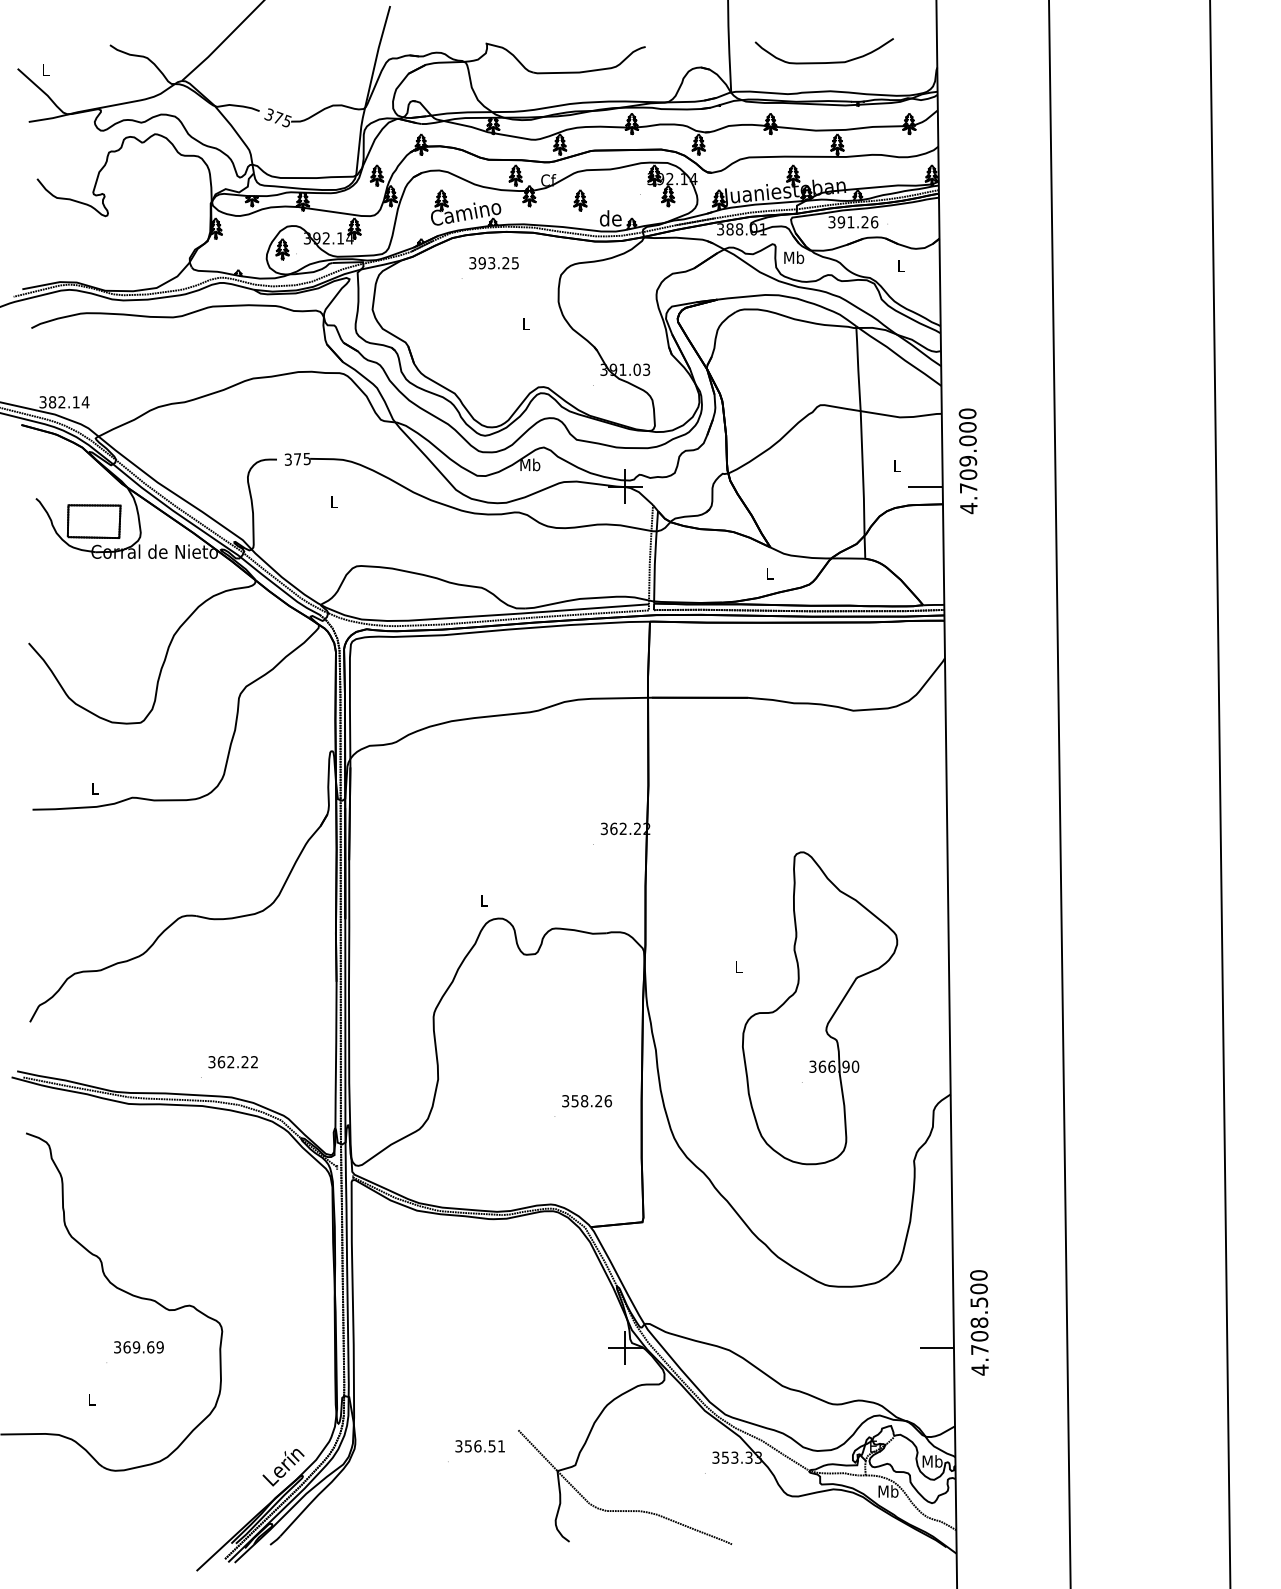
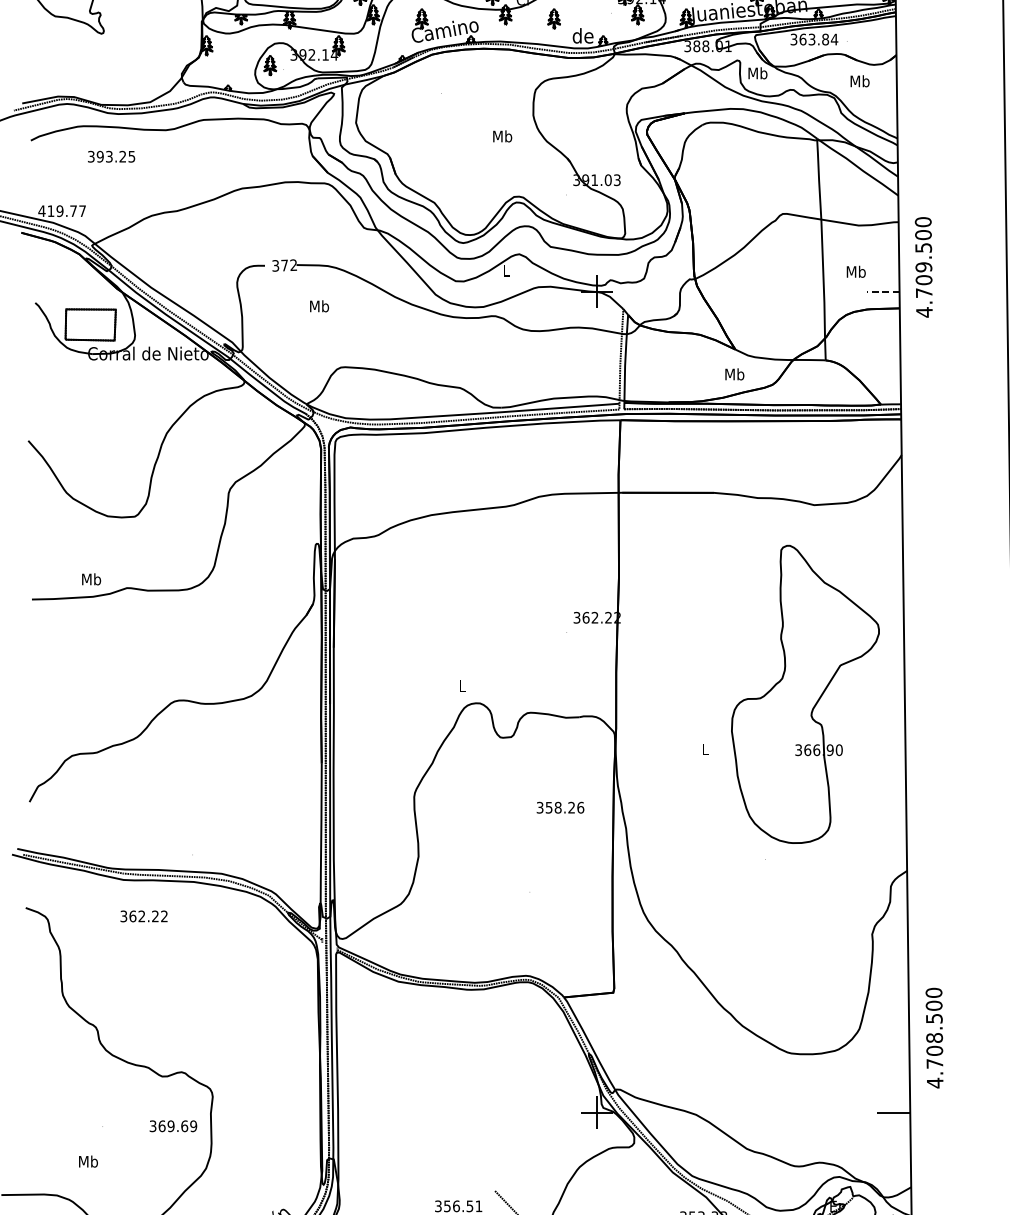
text: (857, 222) -> (818, 39), 391.26 -> 363.84
text: (493, 263) -> (111, 157), moved
text: (901, 265) -> (860, 80), L -> Mb
text: (526, 323) -> (502, 136), L -> Mb
text: (64, 402) -> (62, 211), 382.14 -> 419.77
text: (967, 440) -> (923, 247), 4.709.000 -> 4.709.500
text: (306, 458) -> (293, 264), 375 -> 372
text: (530, 464) -> (506, 270), Mb -> L
text: (897, 465) -> (856, 271), L -> Mb
line: (925, 486) -> (883, 291), solid -> dashed
text: (334, 501) -> (319, 305), L -> Mb
text: (769, 573) -> (734, 374), L -> Mb
text: (95, 788) -> (91, 579), L -> Mb
part: (820, 1008) -> (805, 694), moved
text: (232, 1062) -> (143, 916), moved
text: (586, 1101) -> (559, 808), moved
text: (979, 1322) -> (934, 1037), moved
text: (138, 1347) -> (172, 1126), moved
text: (91, 1399) -> (88, 1161), L -> Mb

